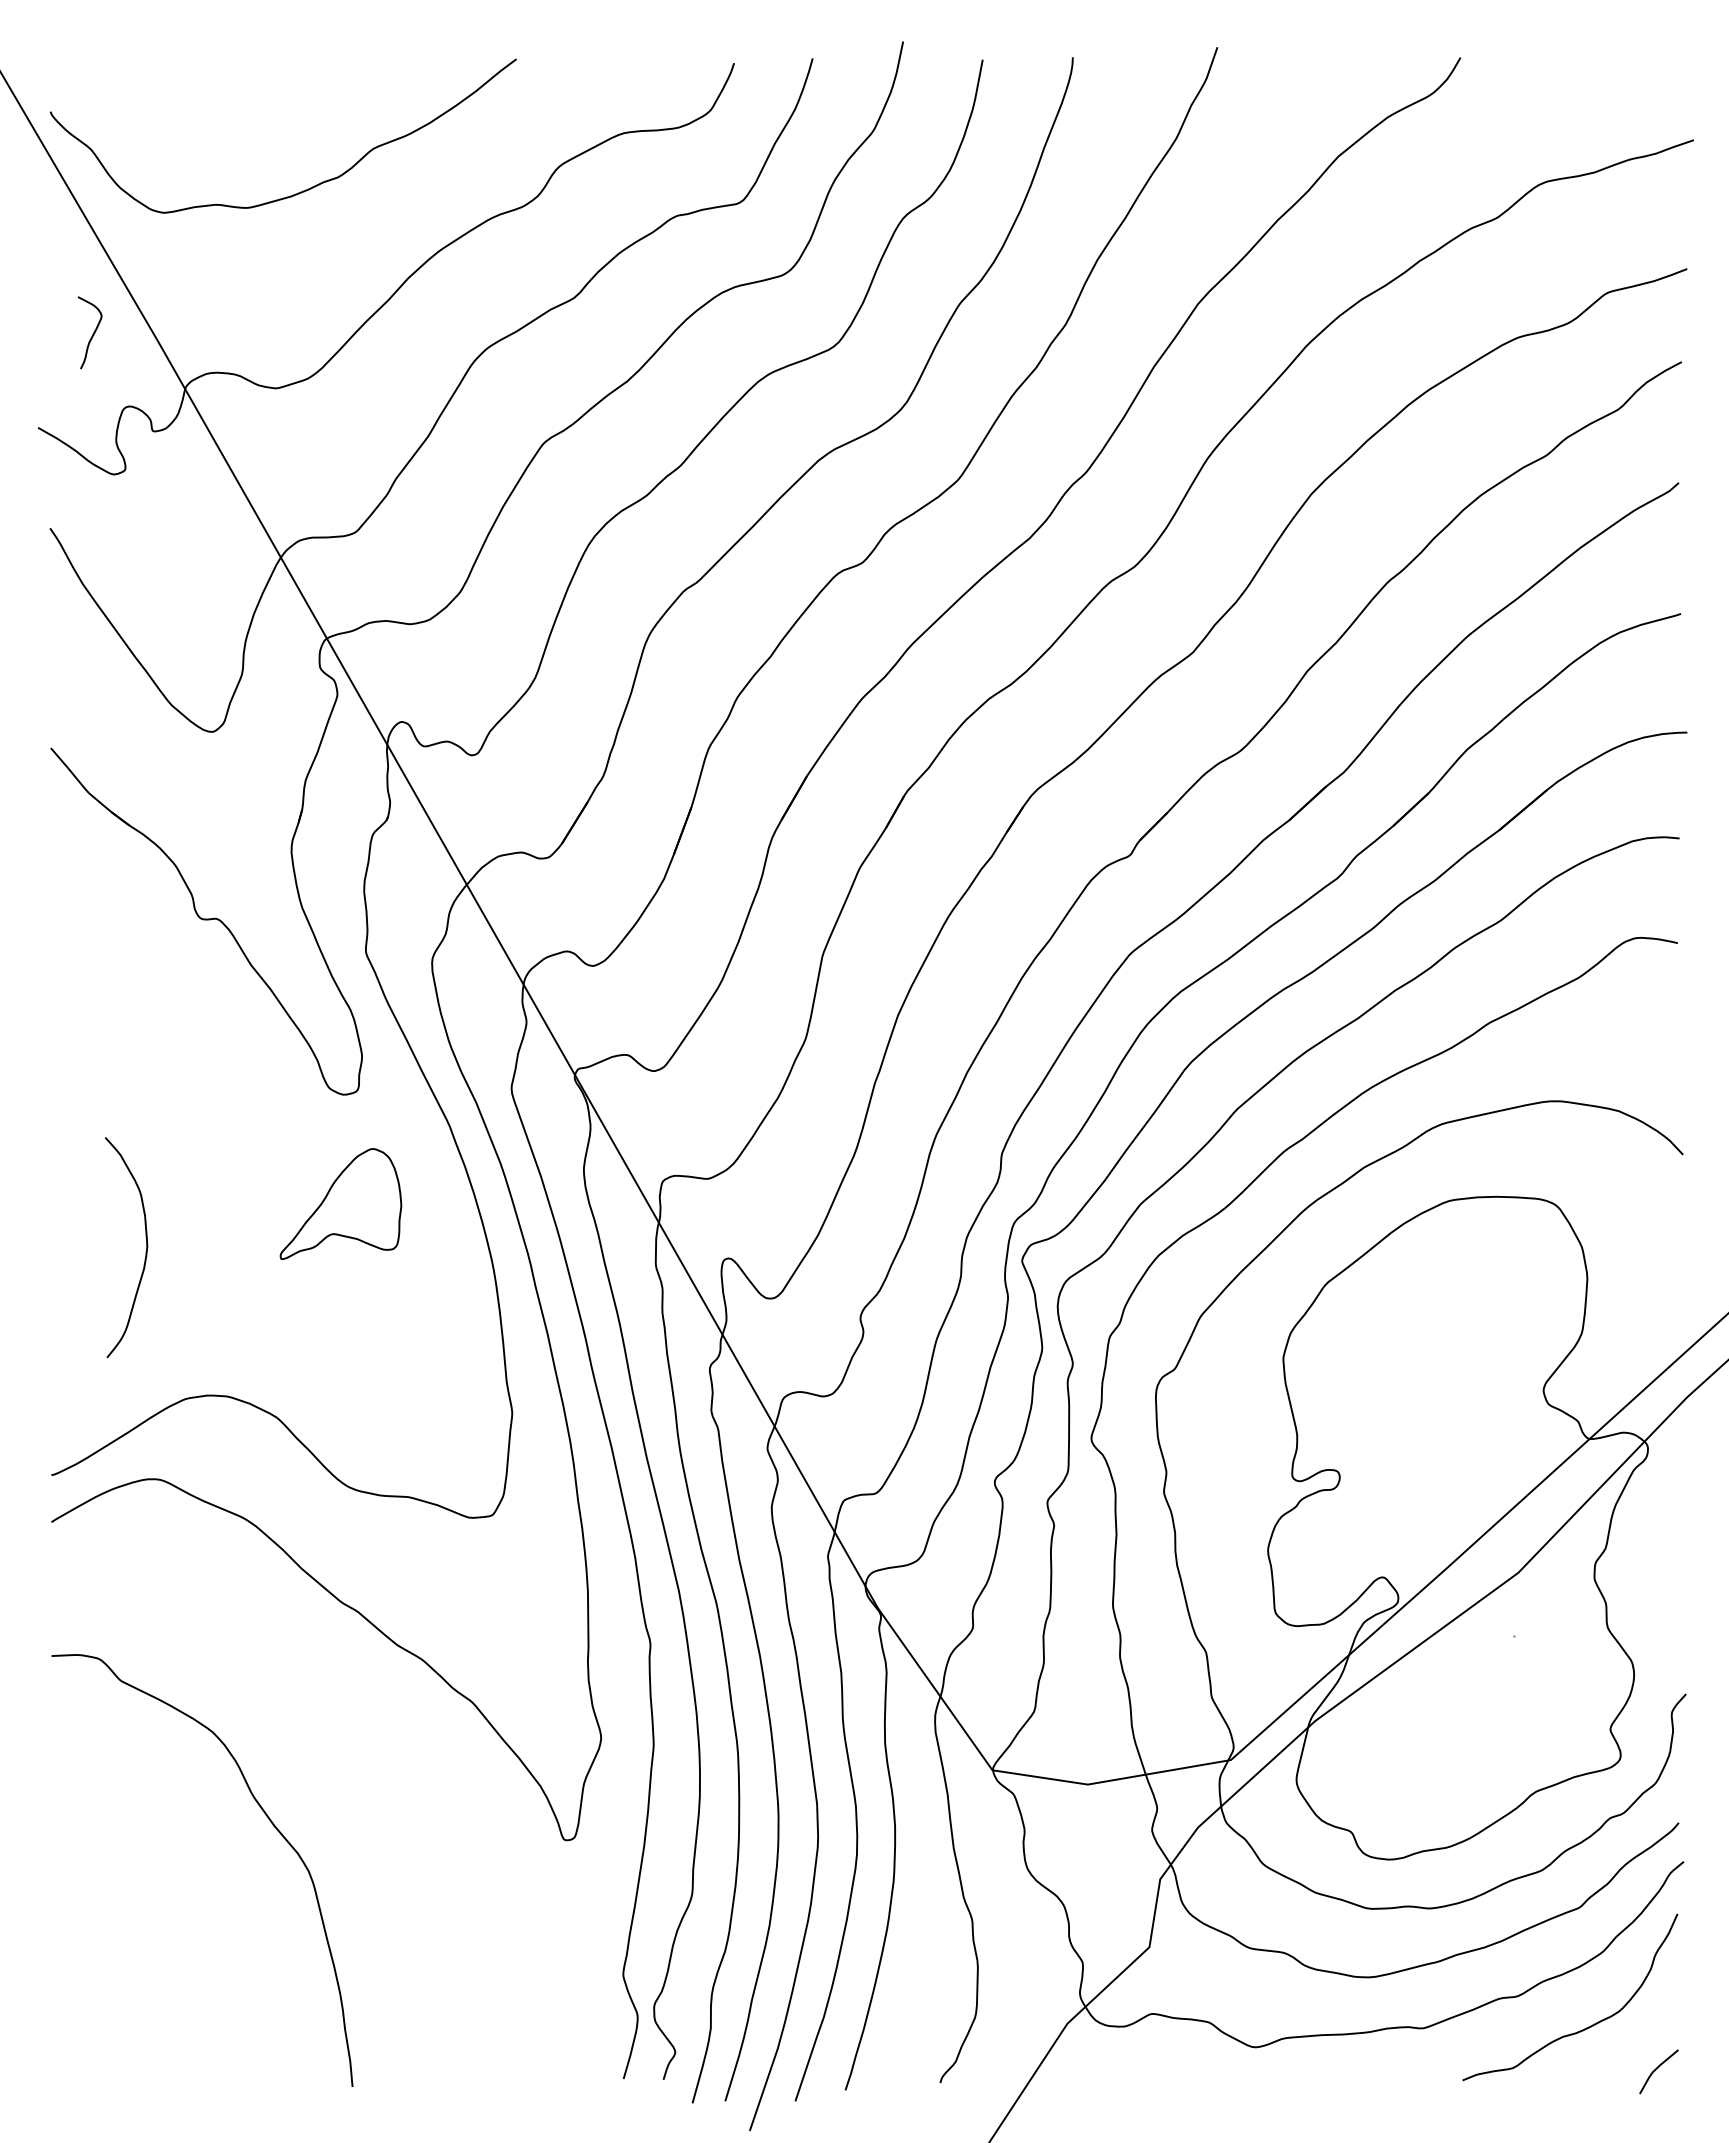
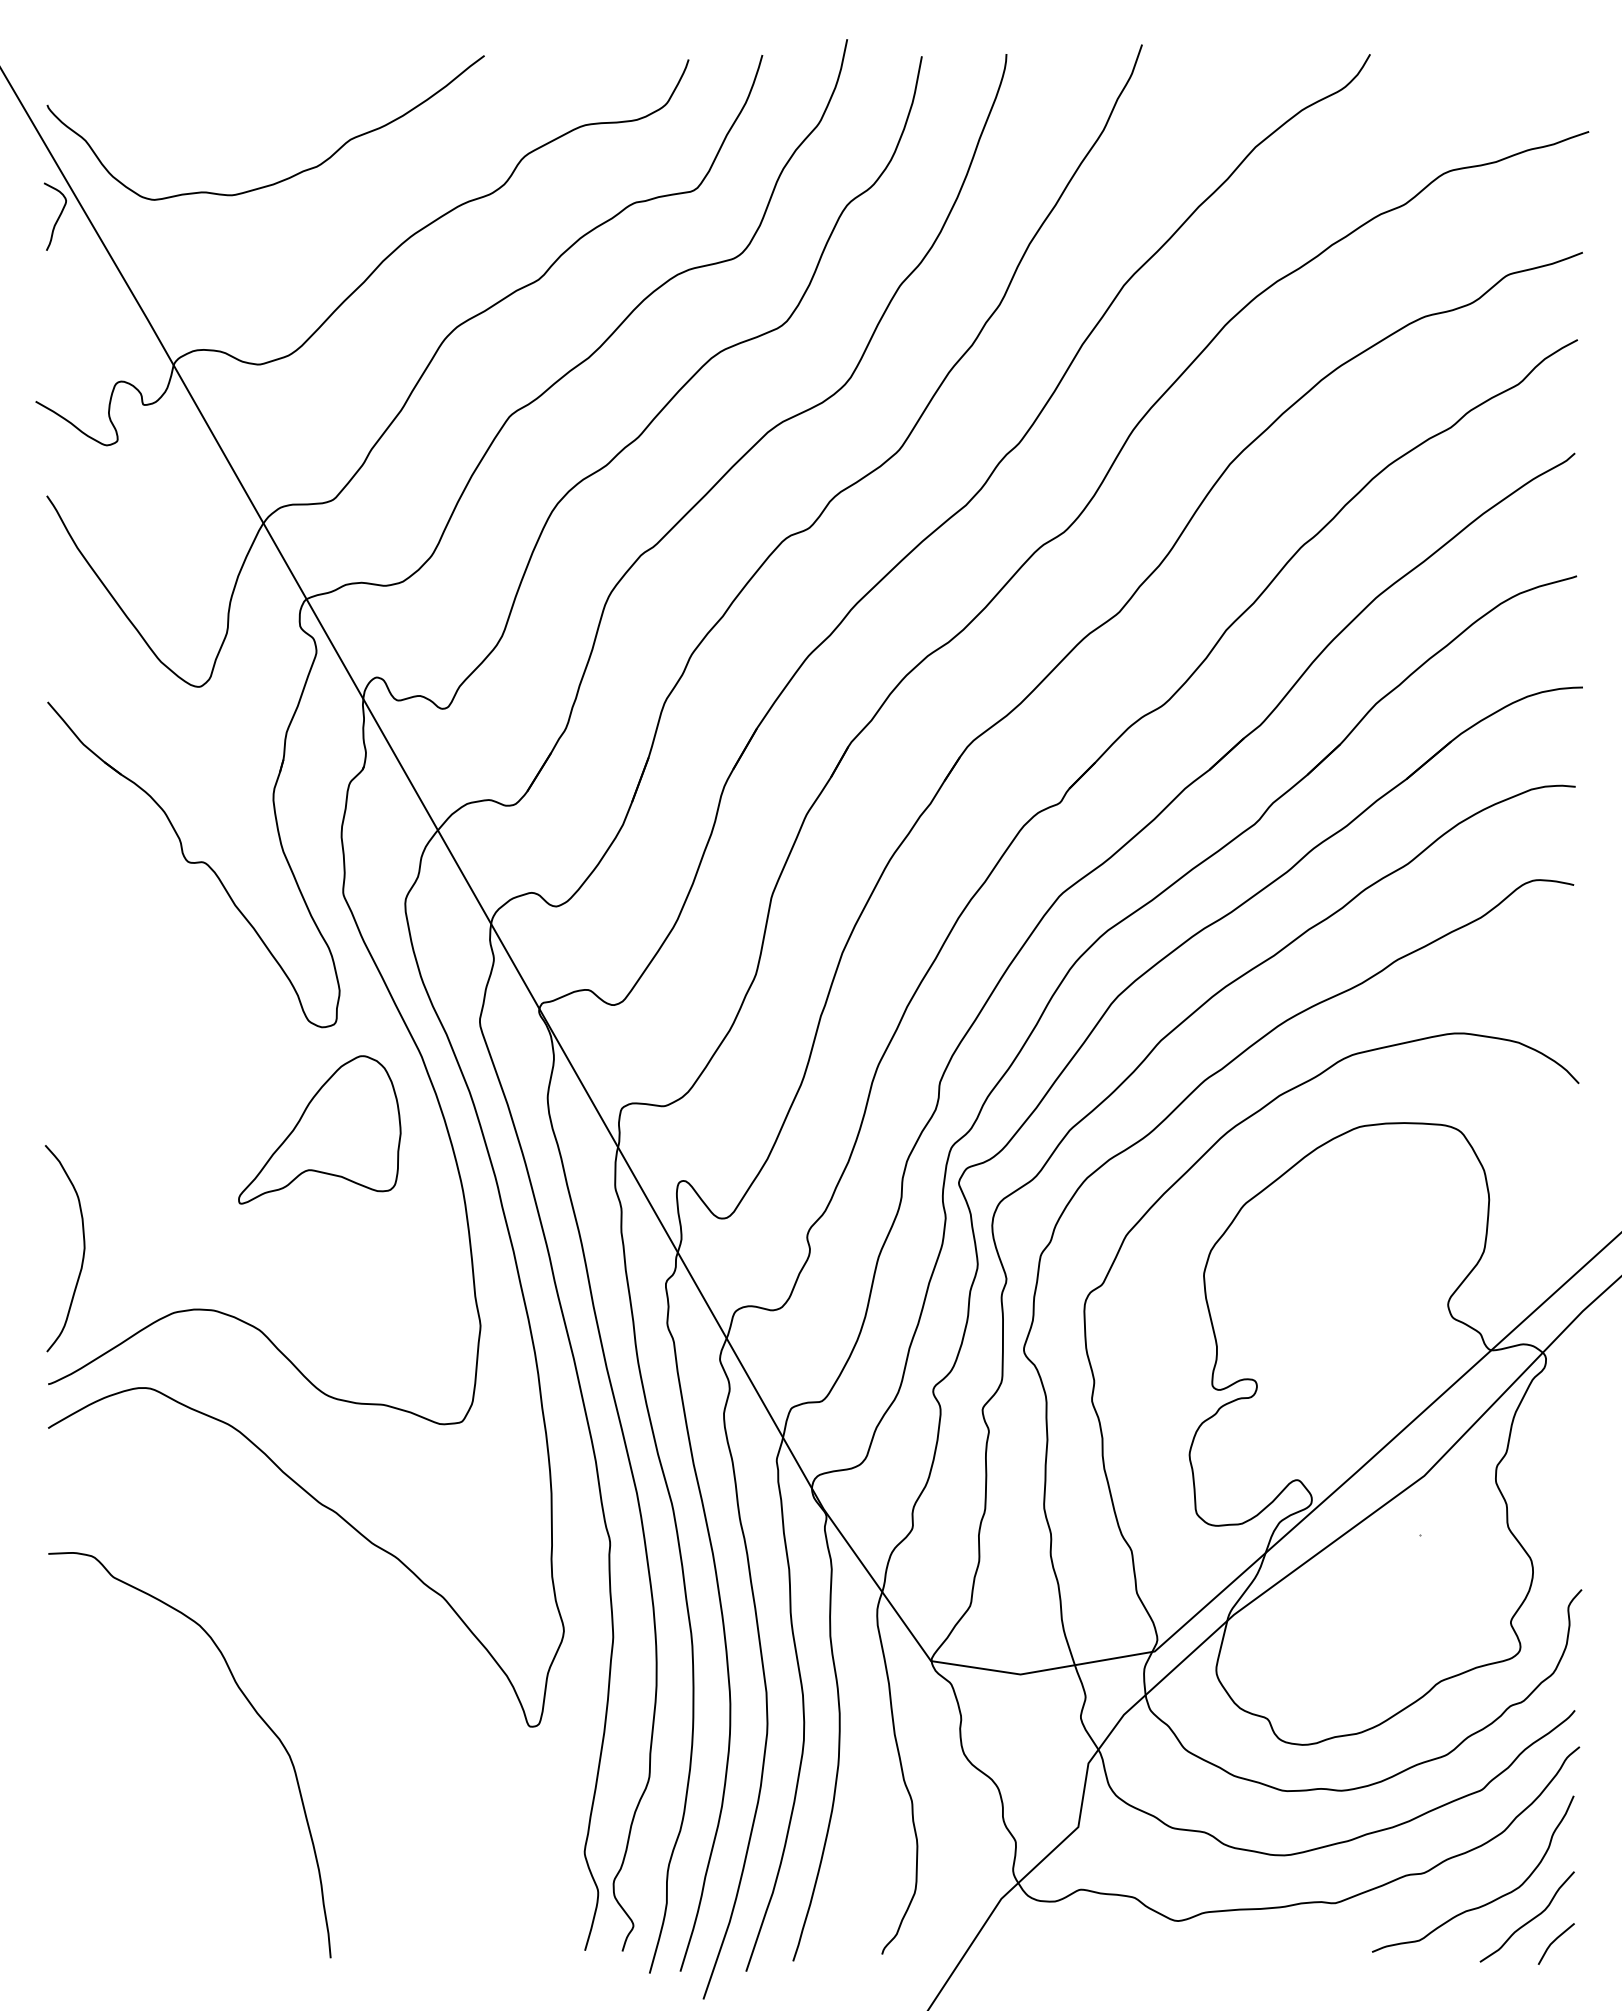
curve: (92, 334) -> (57, 218), moved
part: (340, 1203) -> (319, 1129), size x1.43
curve: (145, 1251) -> (82, 1252), moved
curve: (1631, 2045) -> (1530, 1919), added

